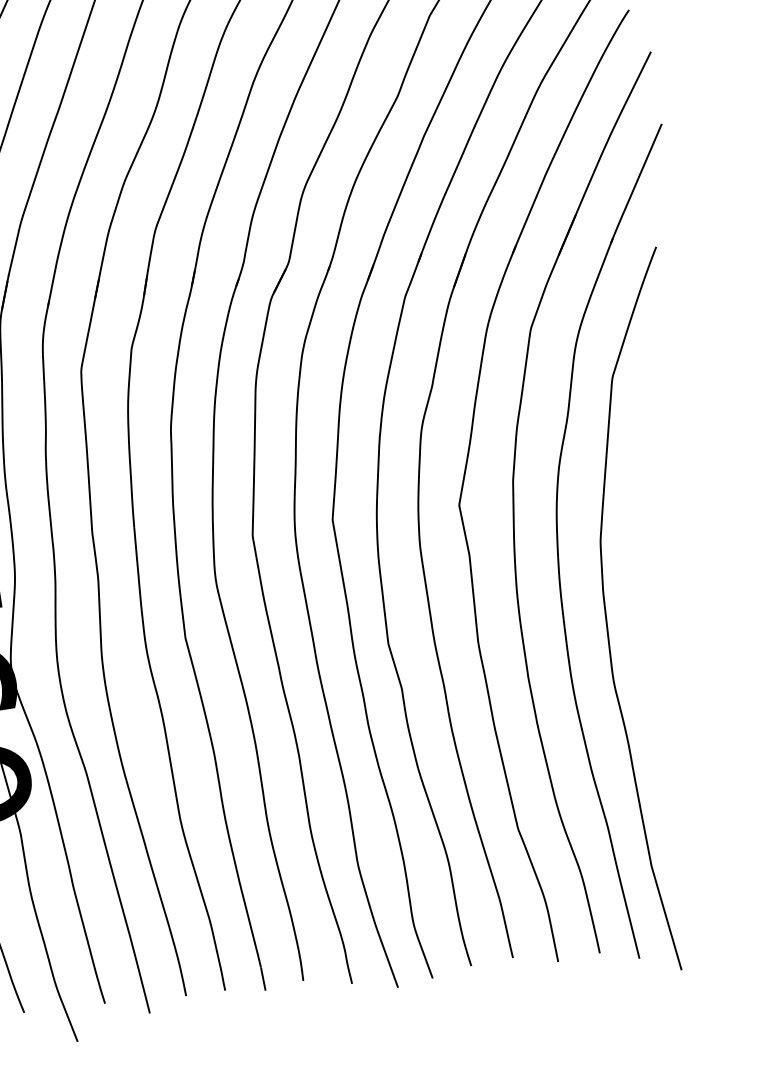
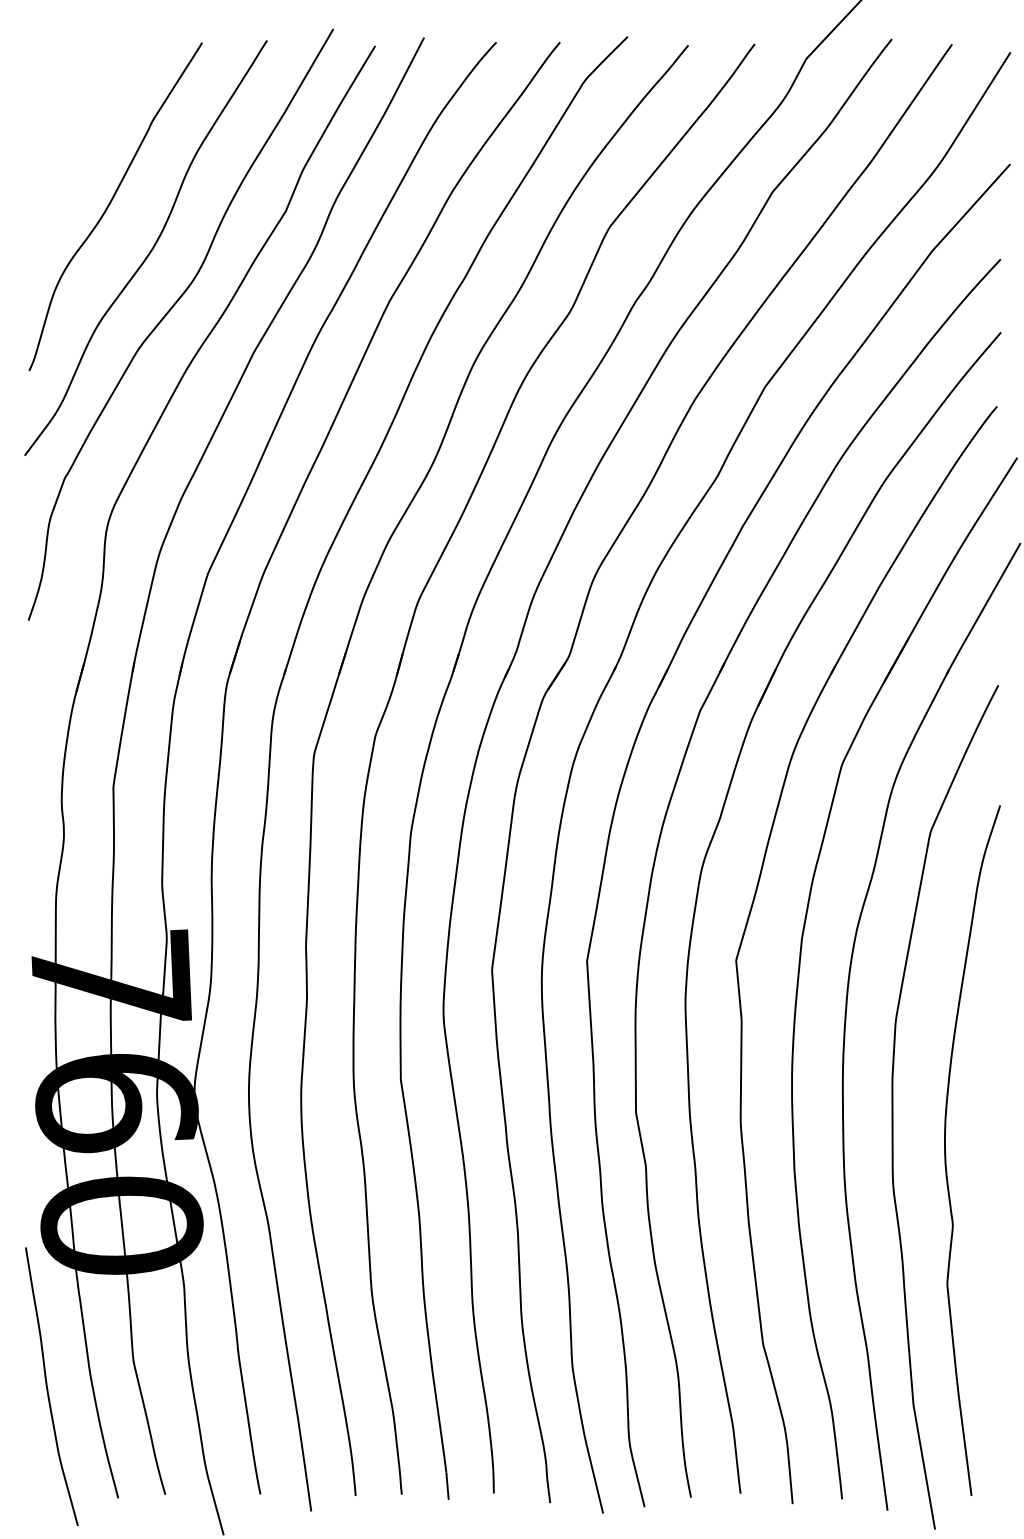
curve: (656, 650) -> (946, 1154), added

